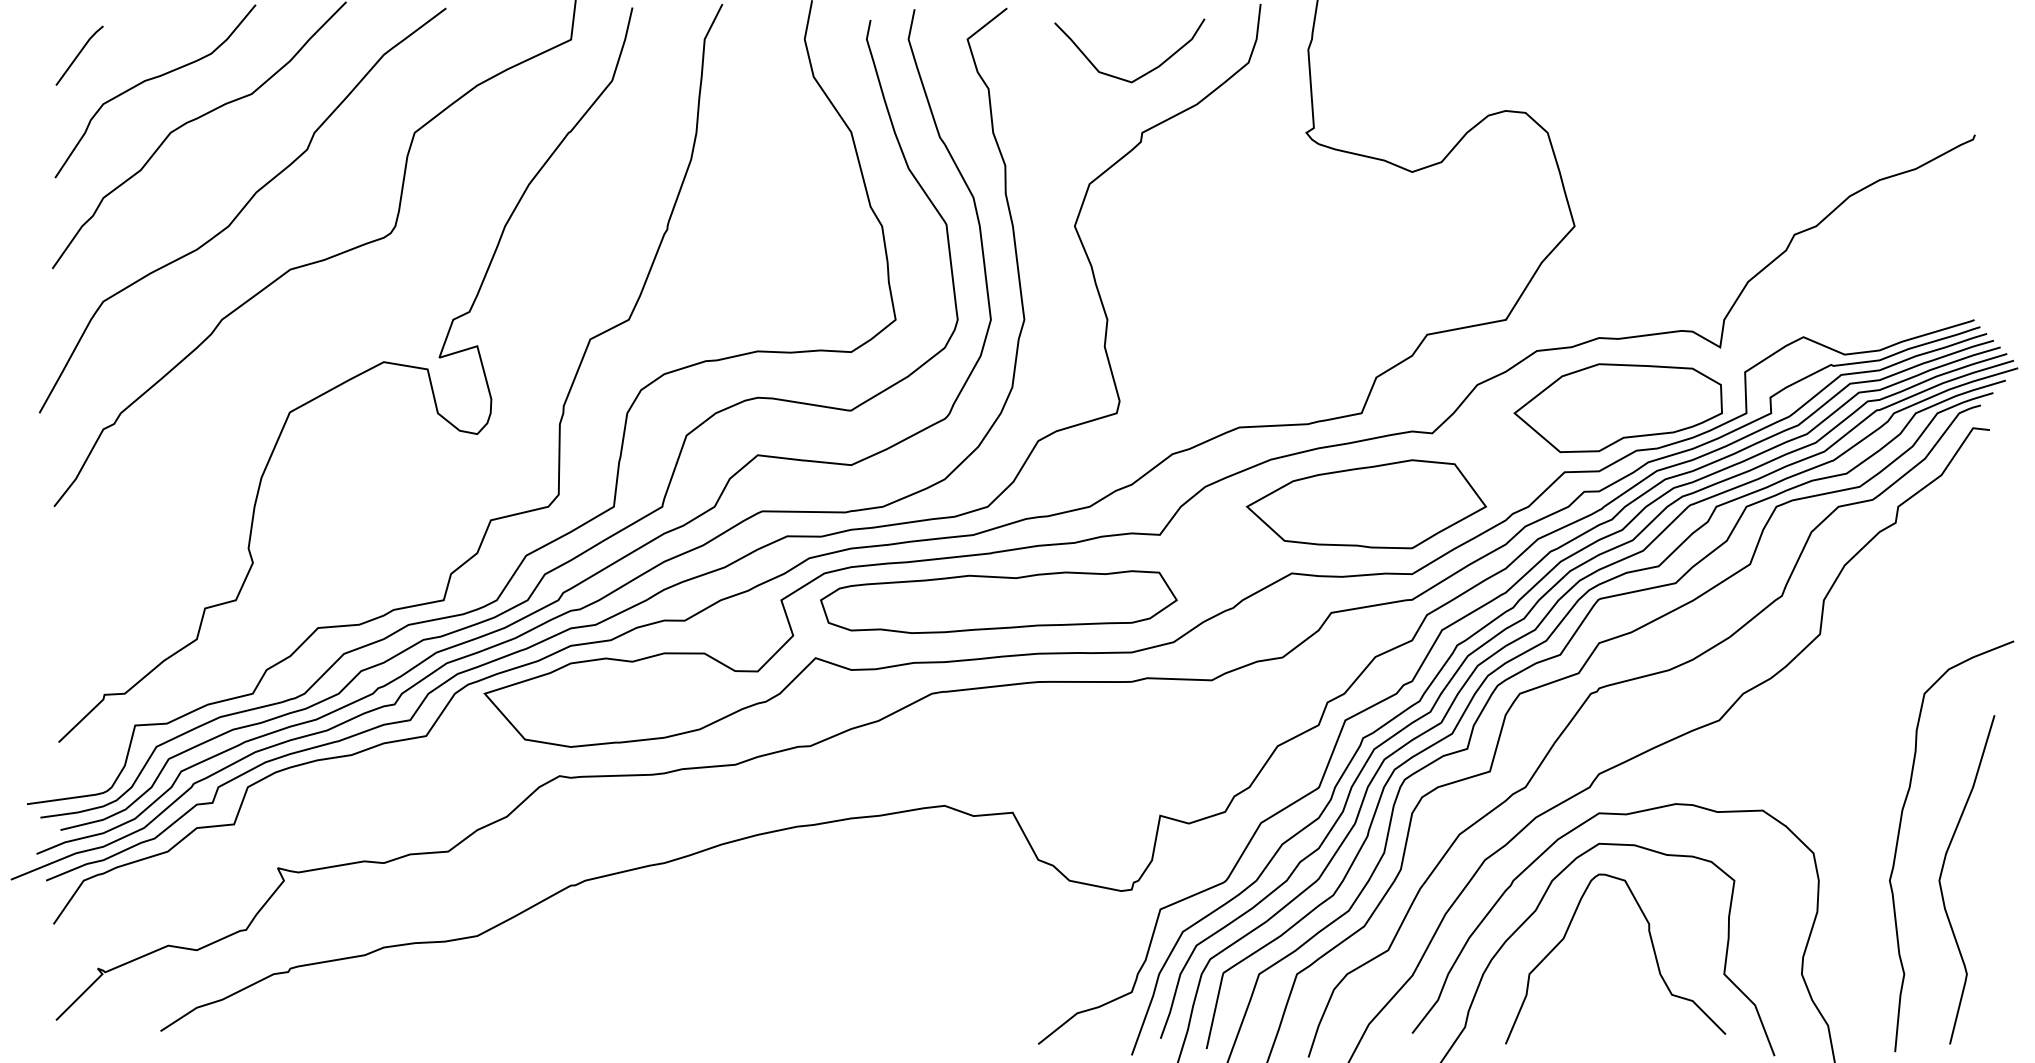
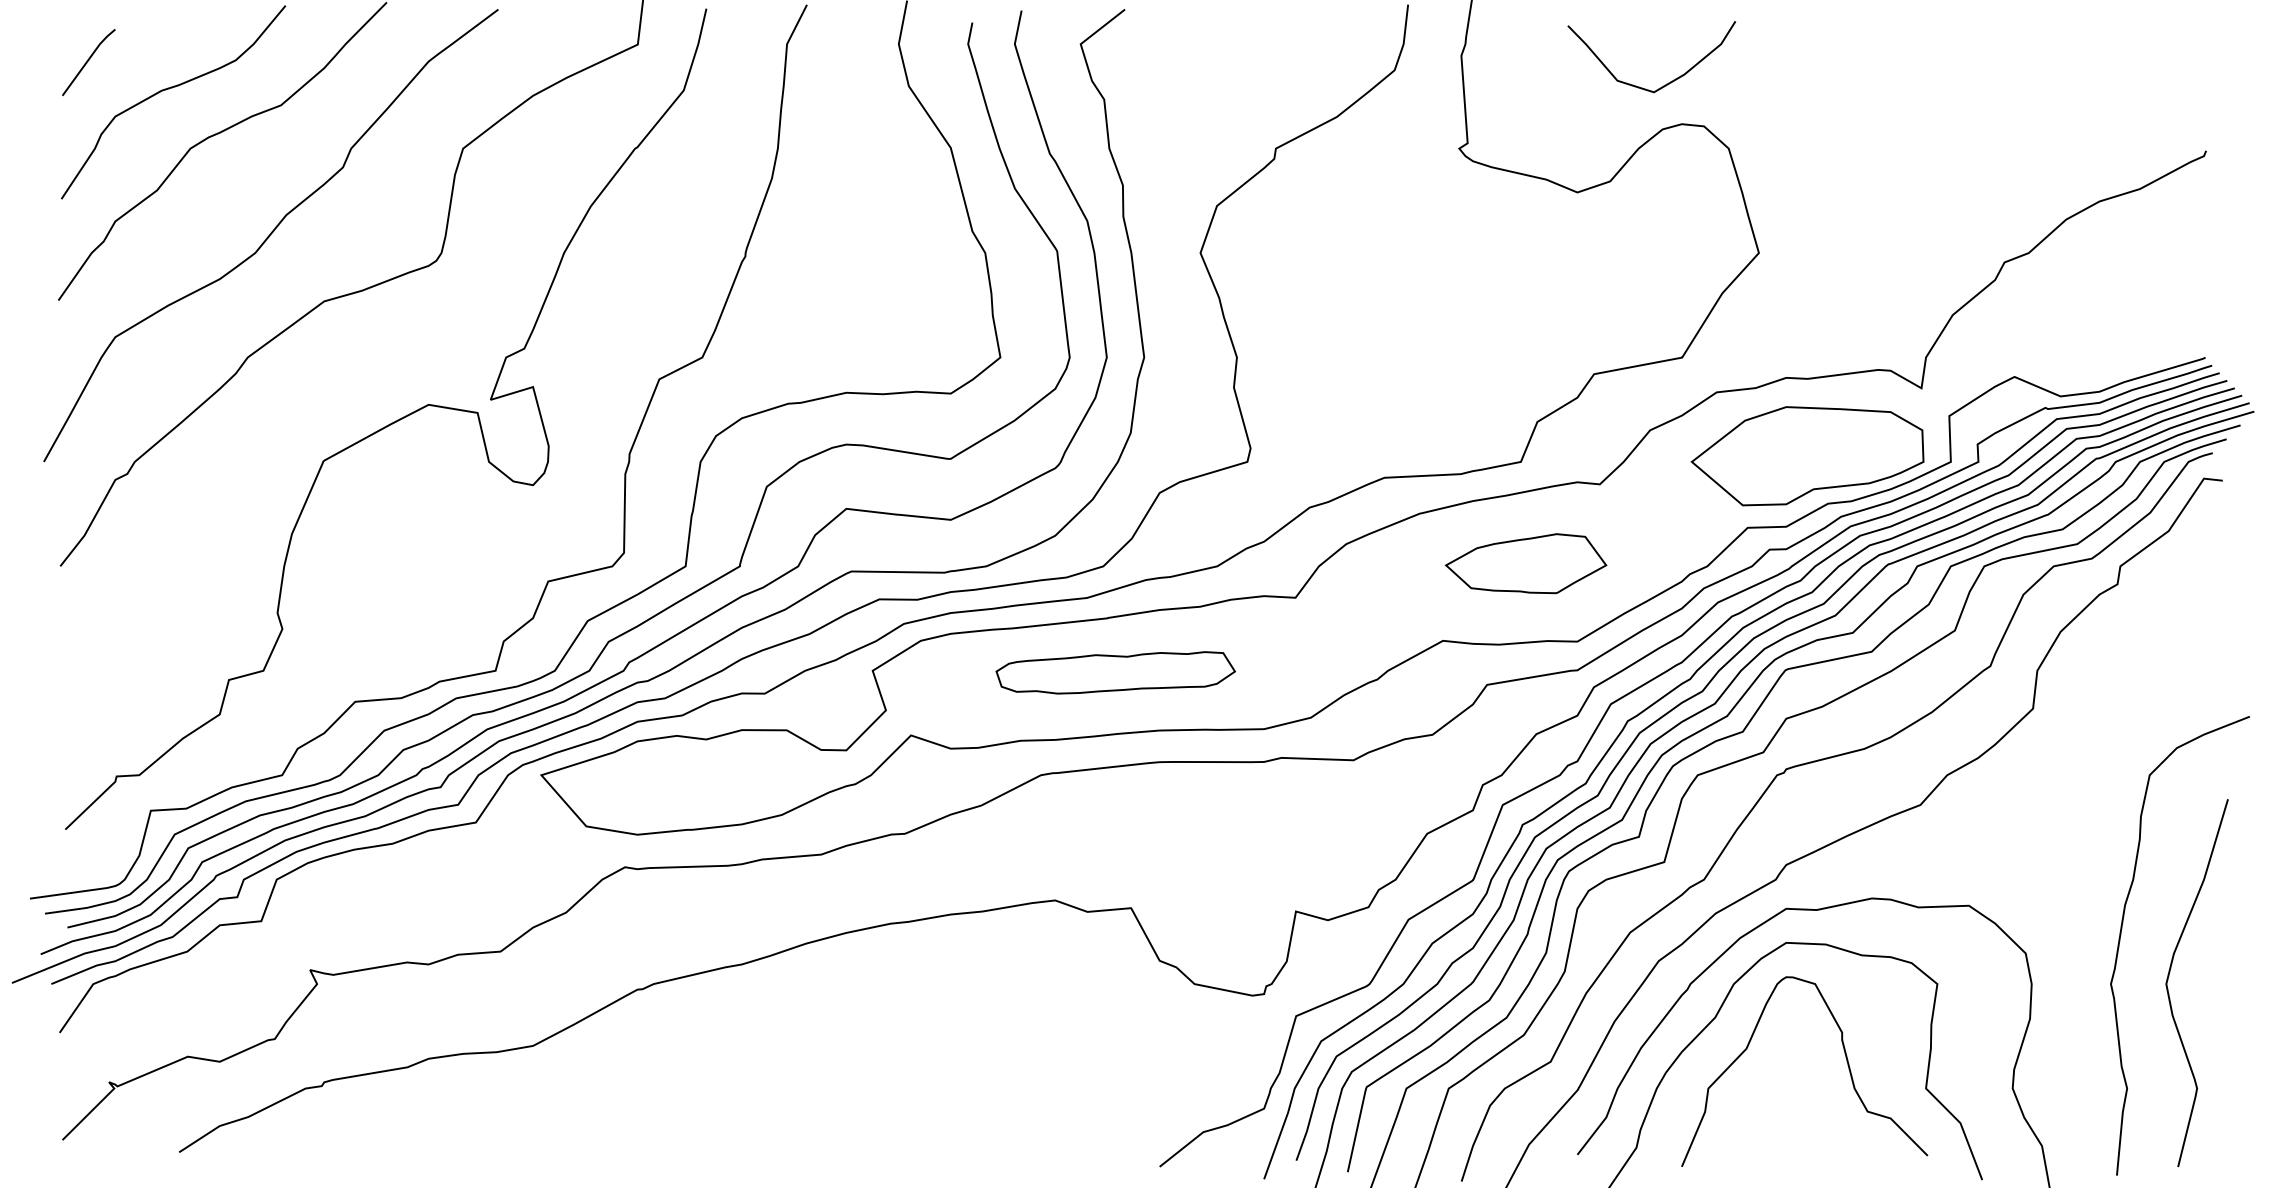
curve: (1144, 73) -> (1668, 82), moved
part: (1365, 504) -> (1525, 563), size x0.6
part: (998, 601) -> (1115, 672), size x0.6

